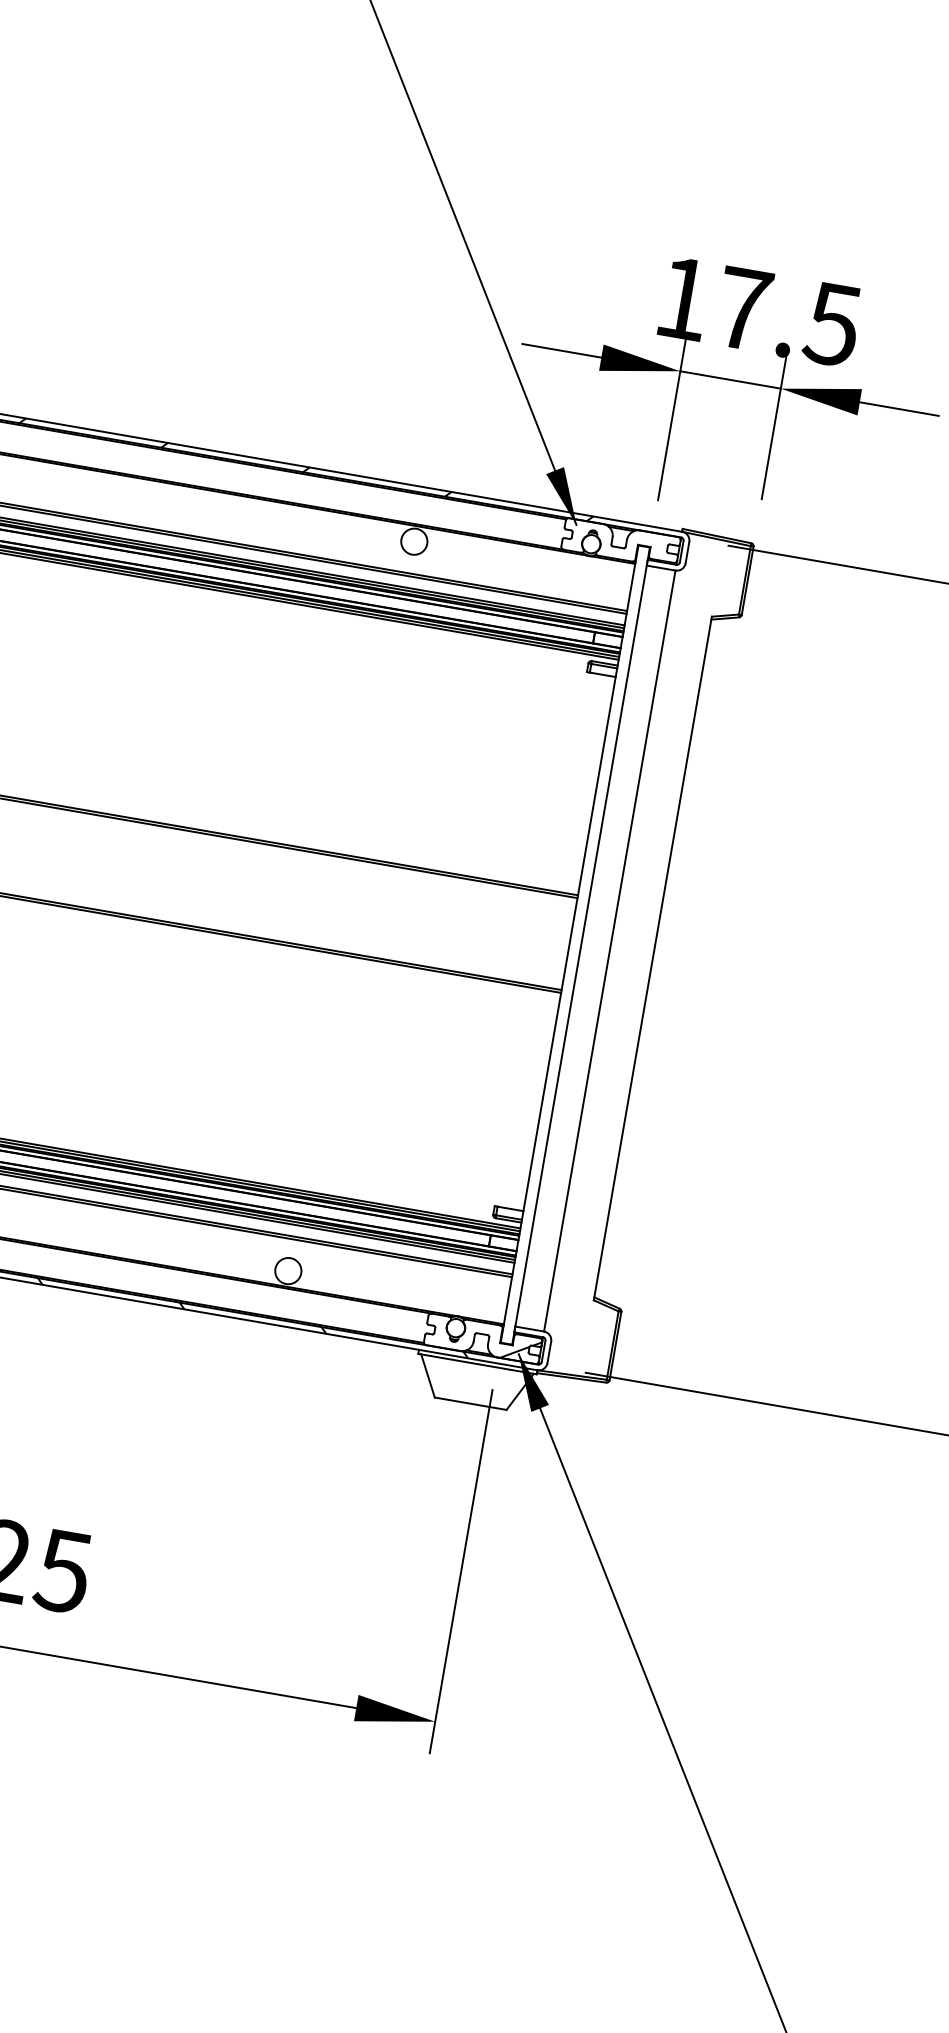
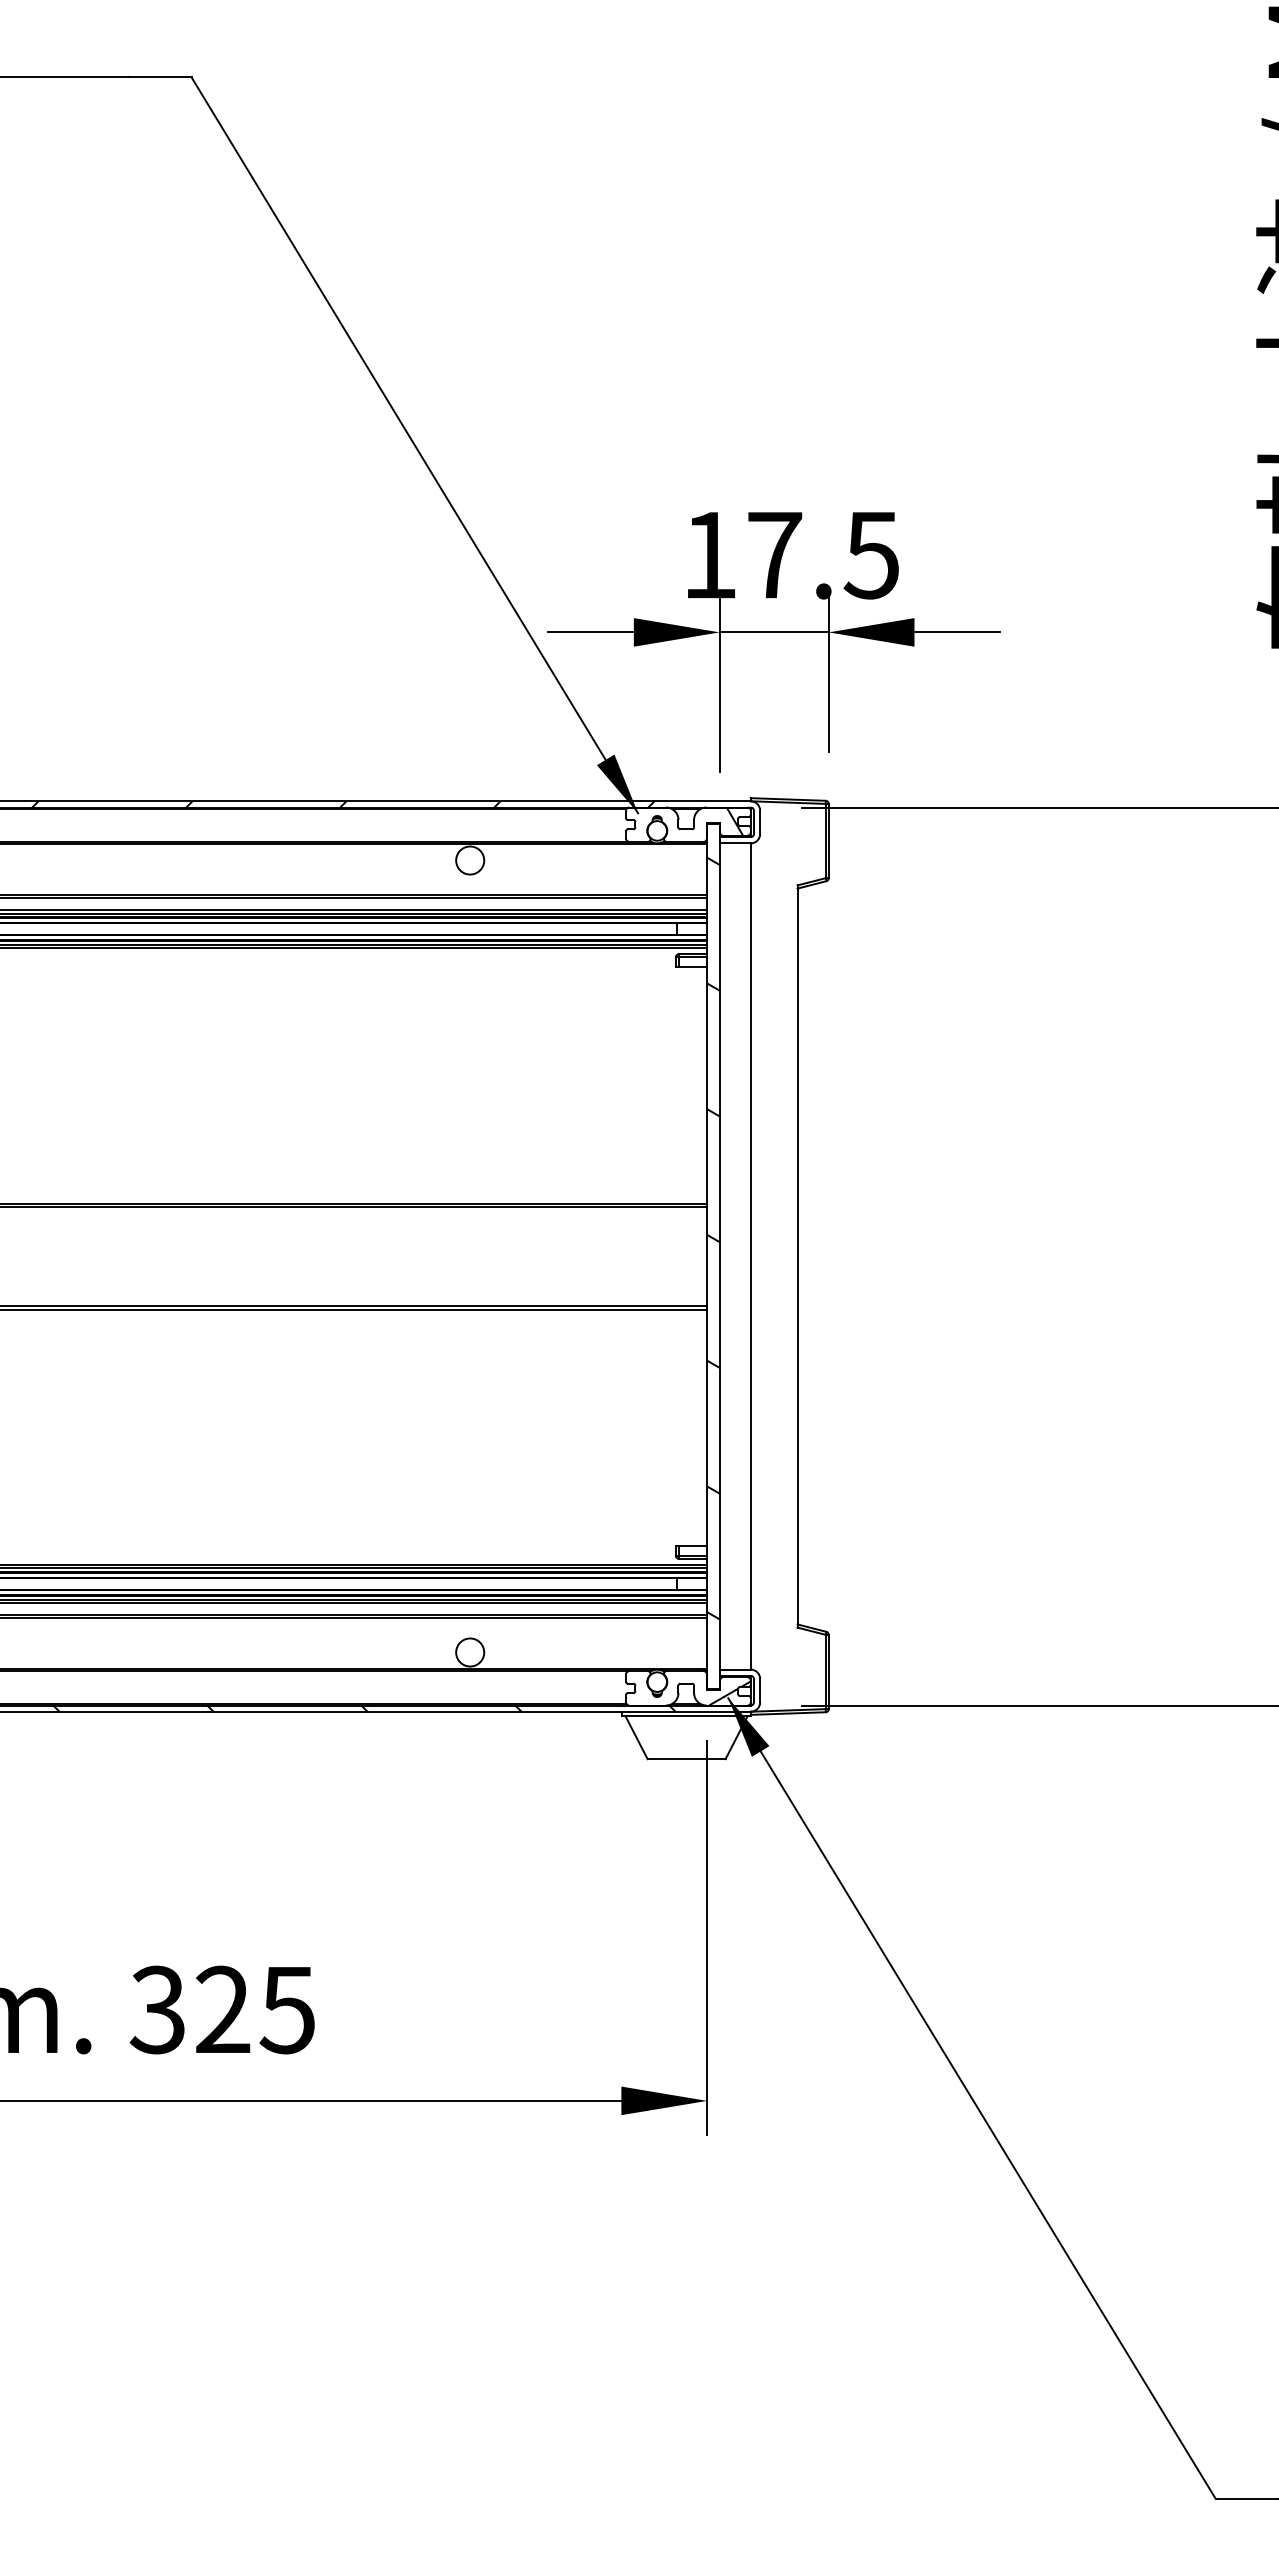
hatch: (663, 547) -> (734, 821), added
hatch: (578, 928) -> (713, 1238), added

